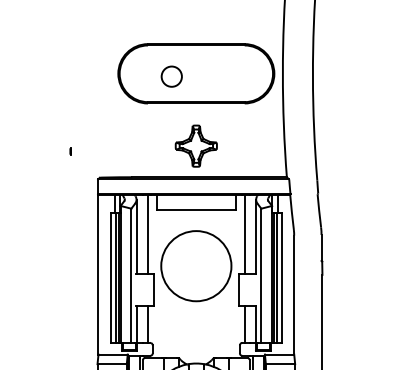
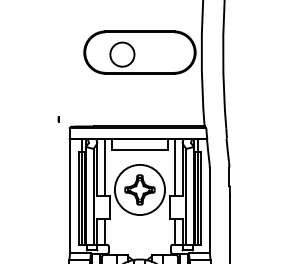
circle: (171, 76) -> (122, 54), size x1.67
part: (195, 145) -> (139, 189), moved
part: (70, 151) -> (58, 119), moved

